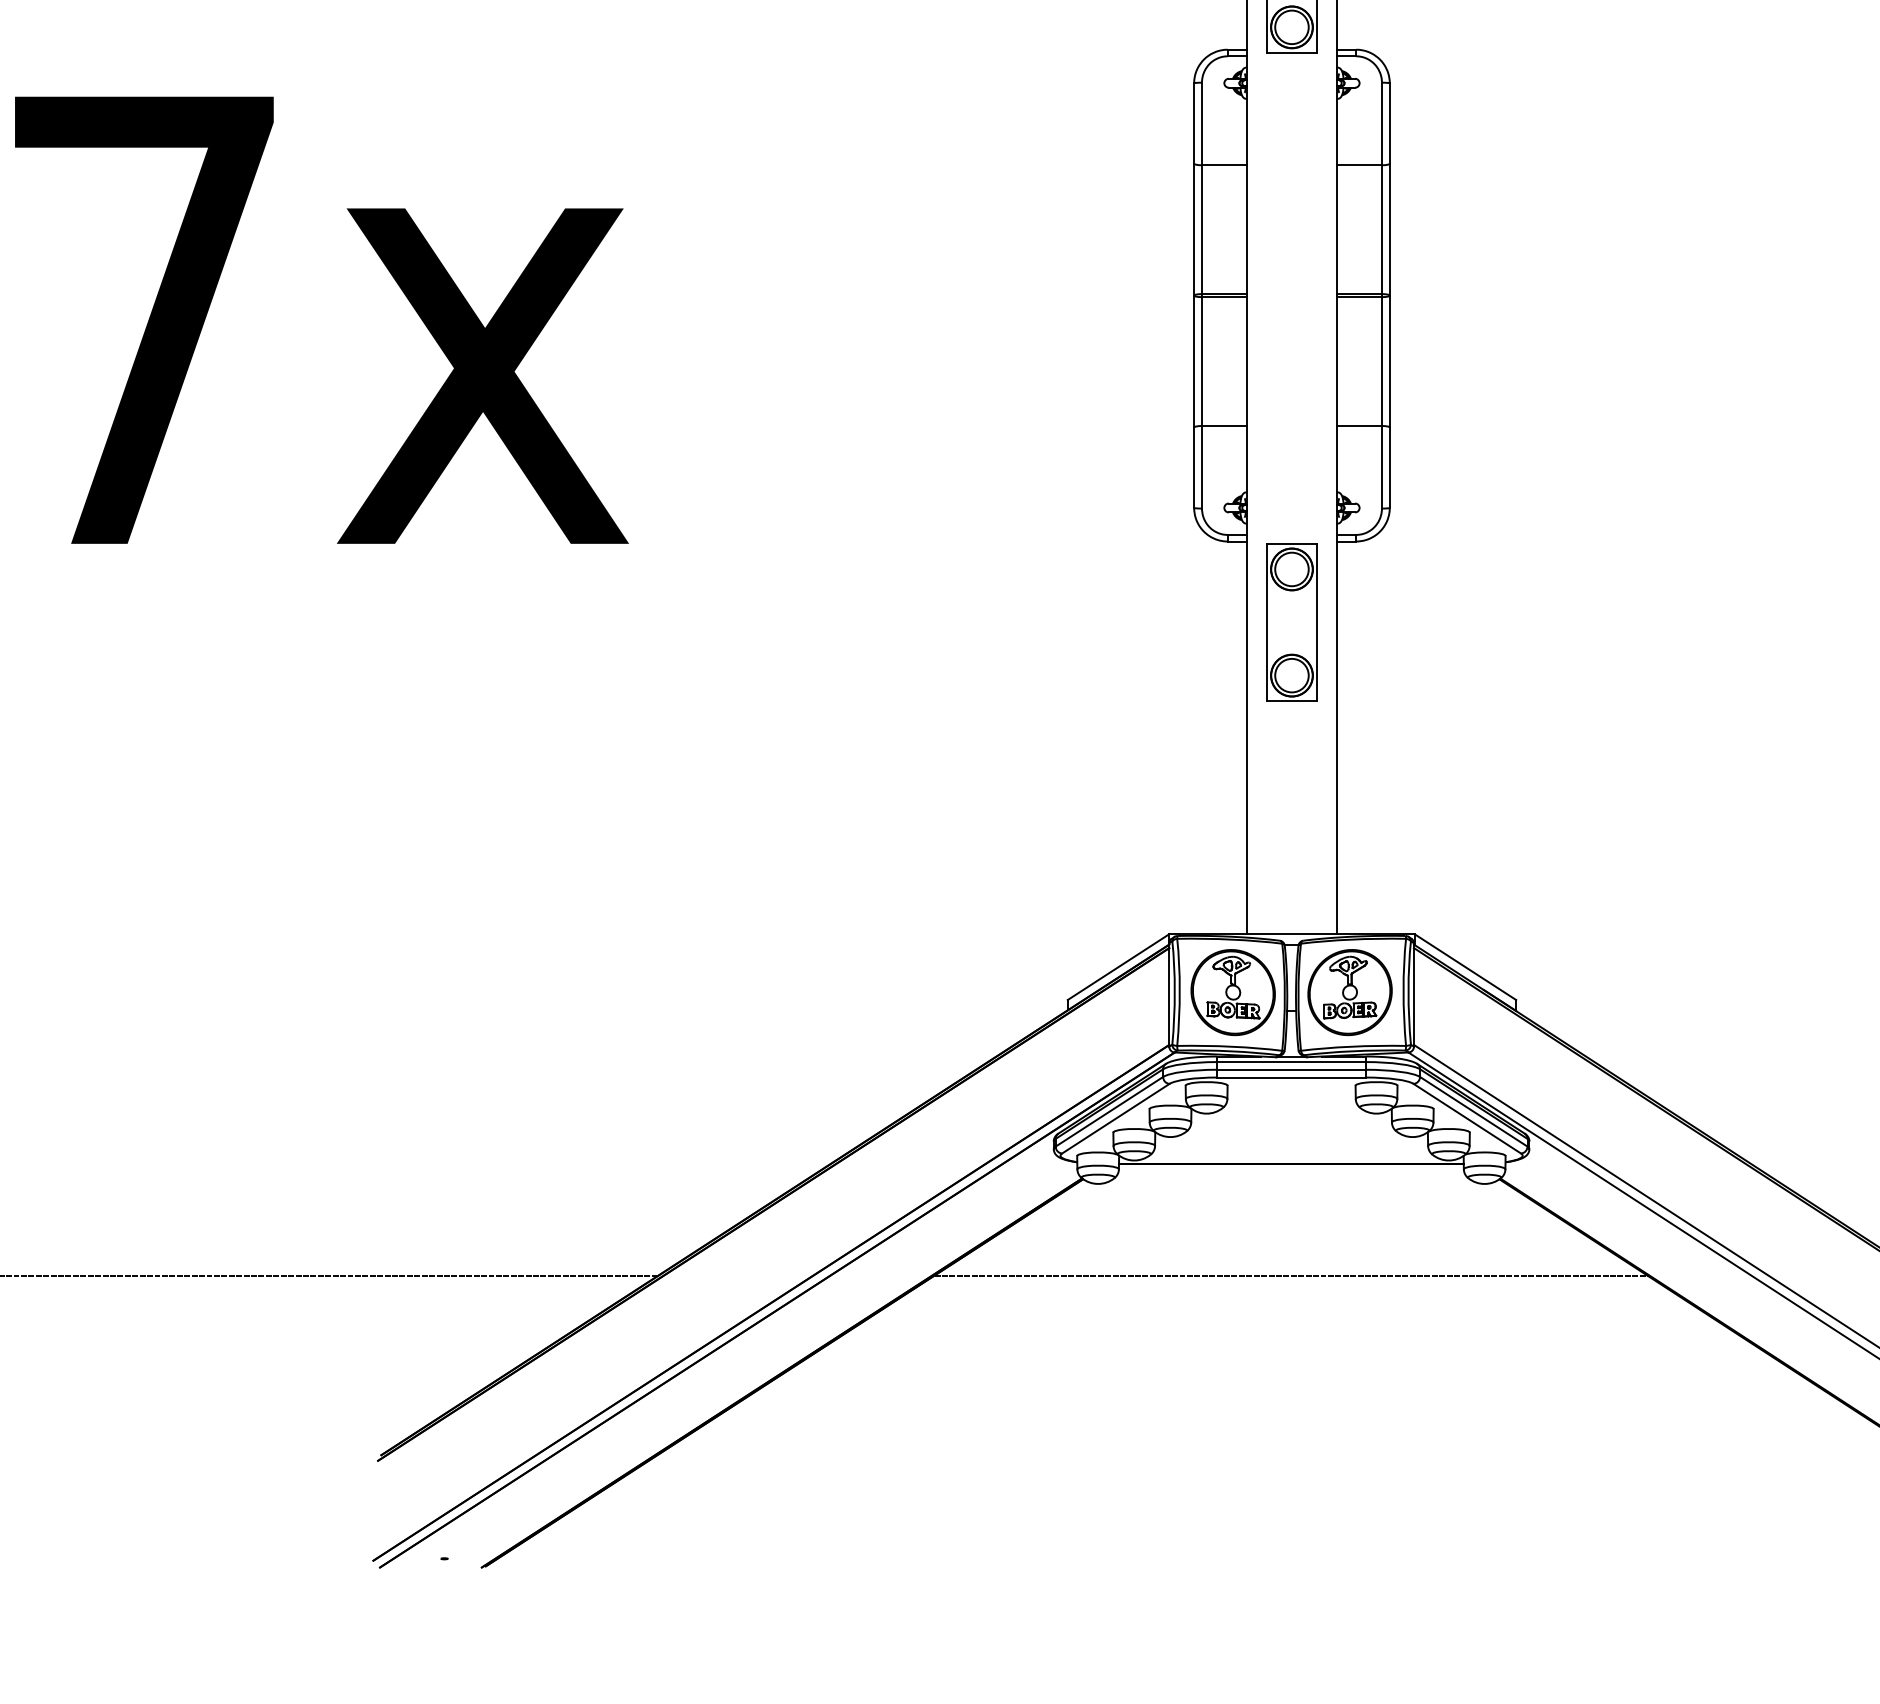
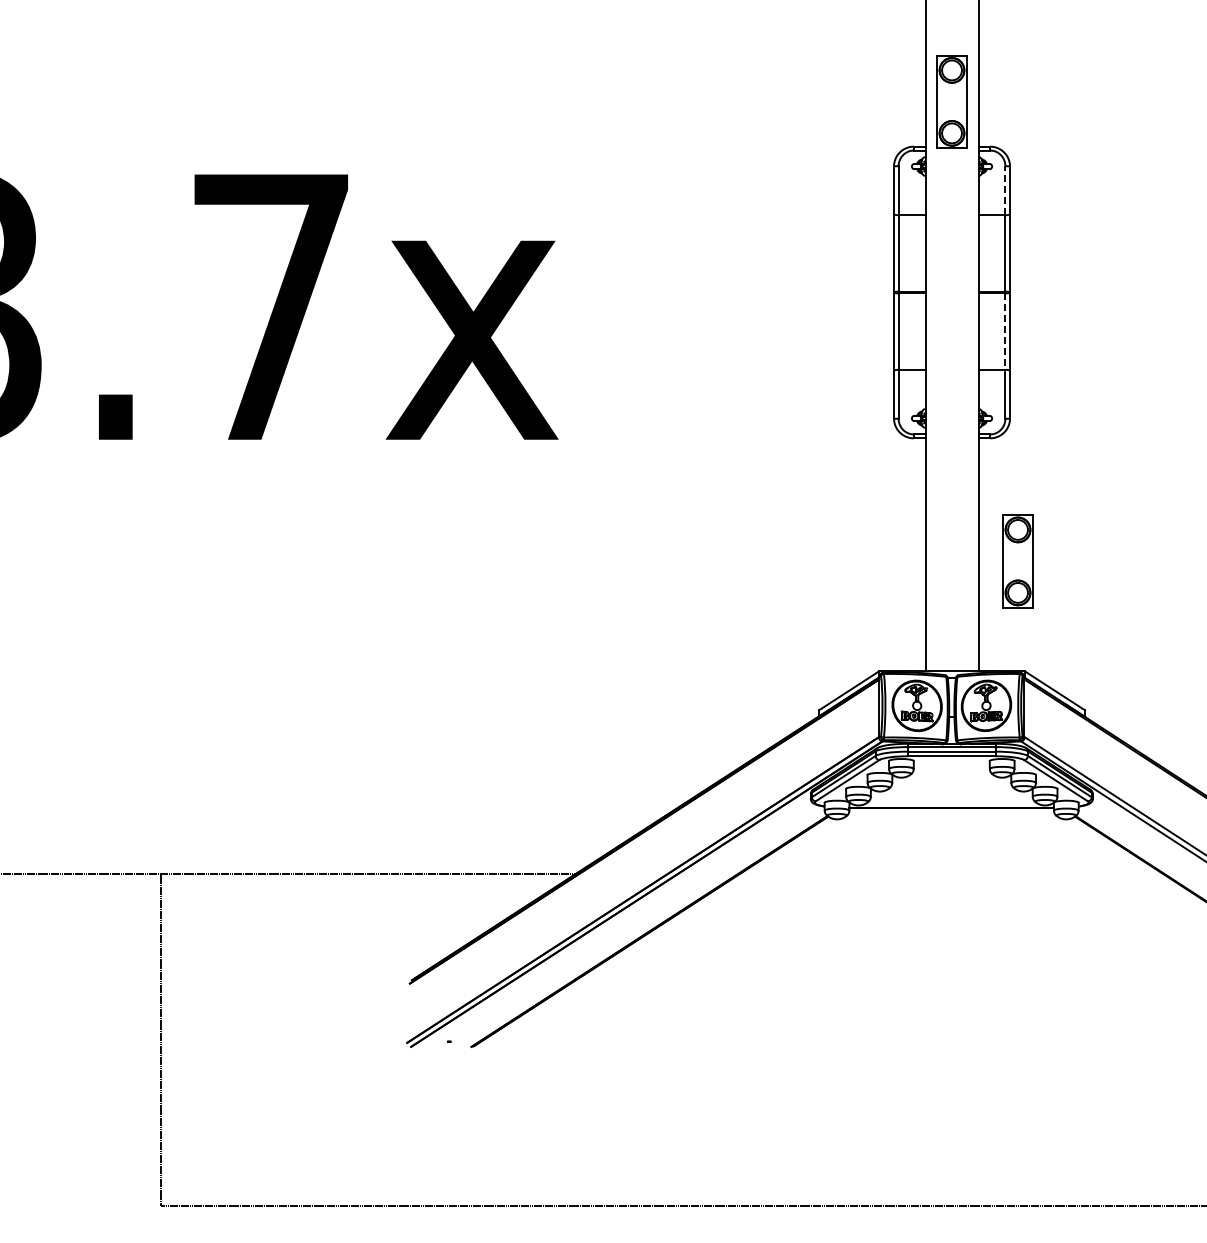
line: (1382, 123) -> (1005, 190), solid -> dashed
line: (1382, 363) -> (1005, 332), solid -> dashed
part: (1291, 622) -> (1017, 561), moved
line: (1291, 1276) -> (951, 874), removed

